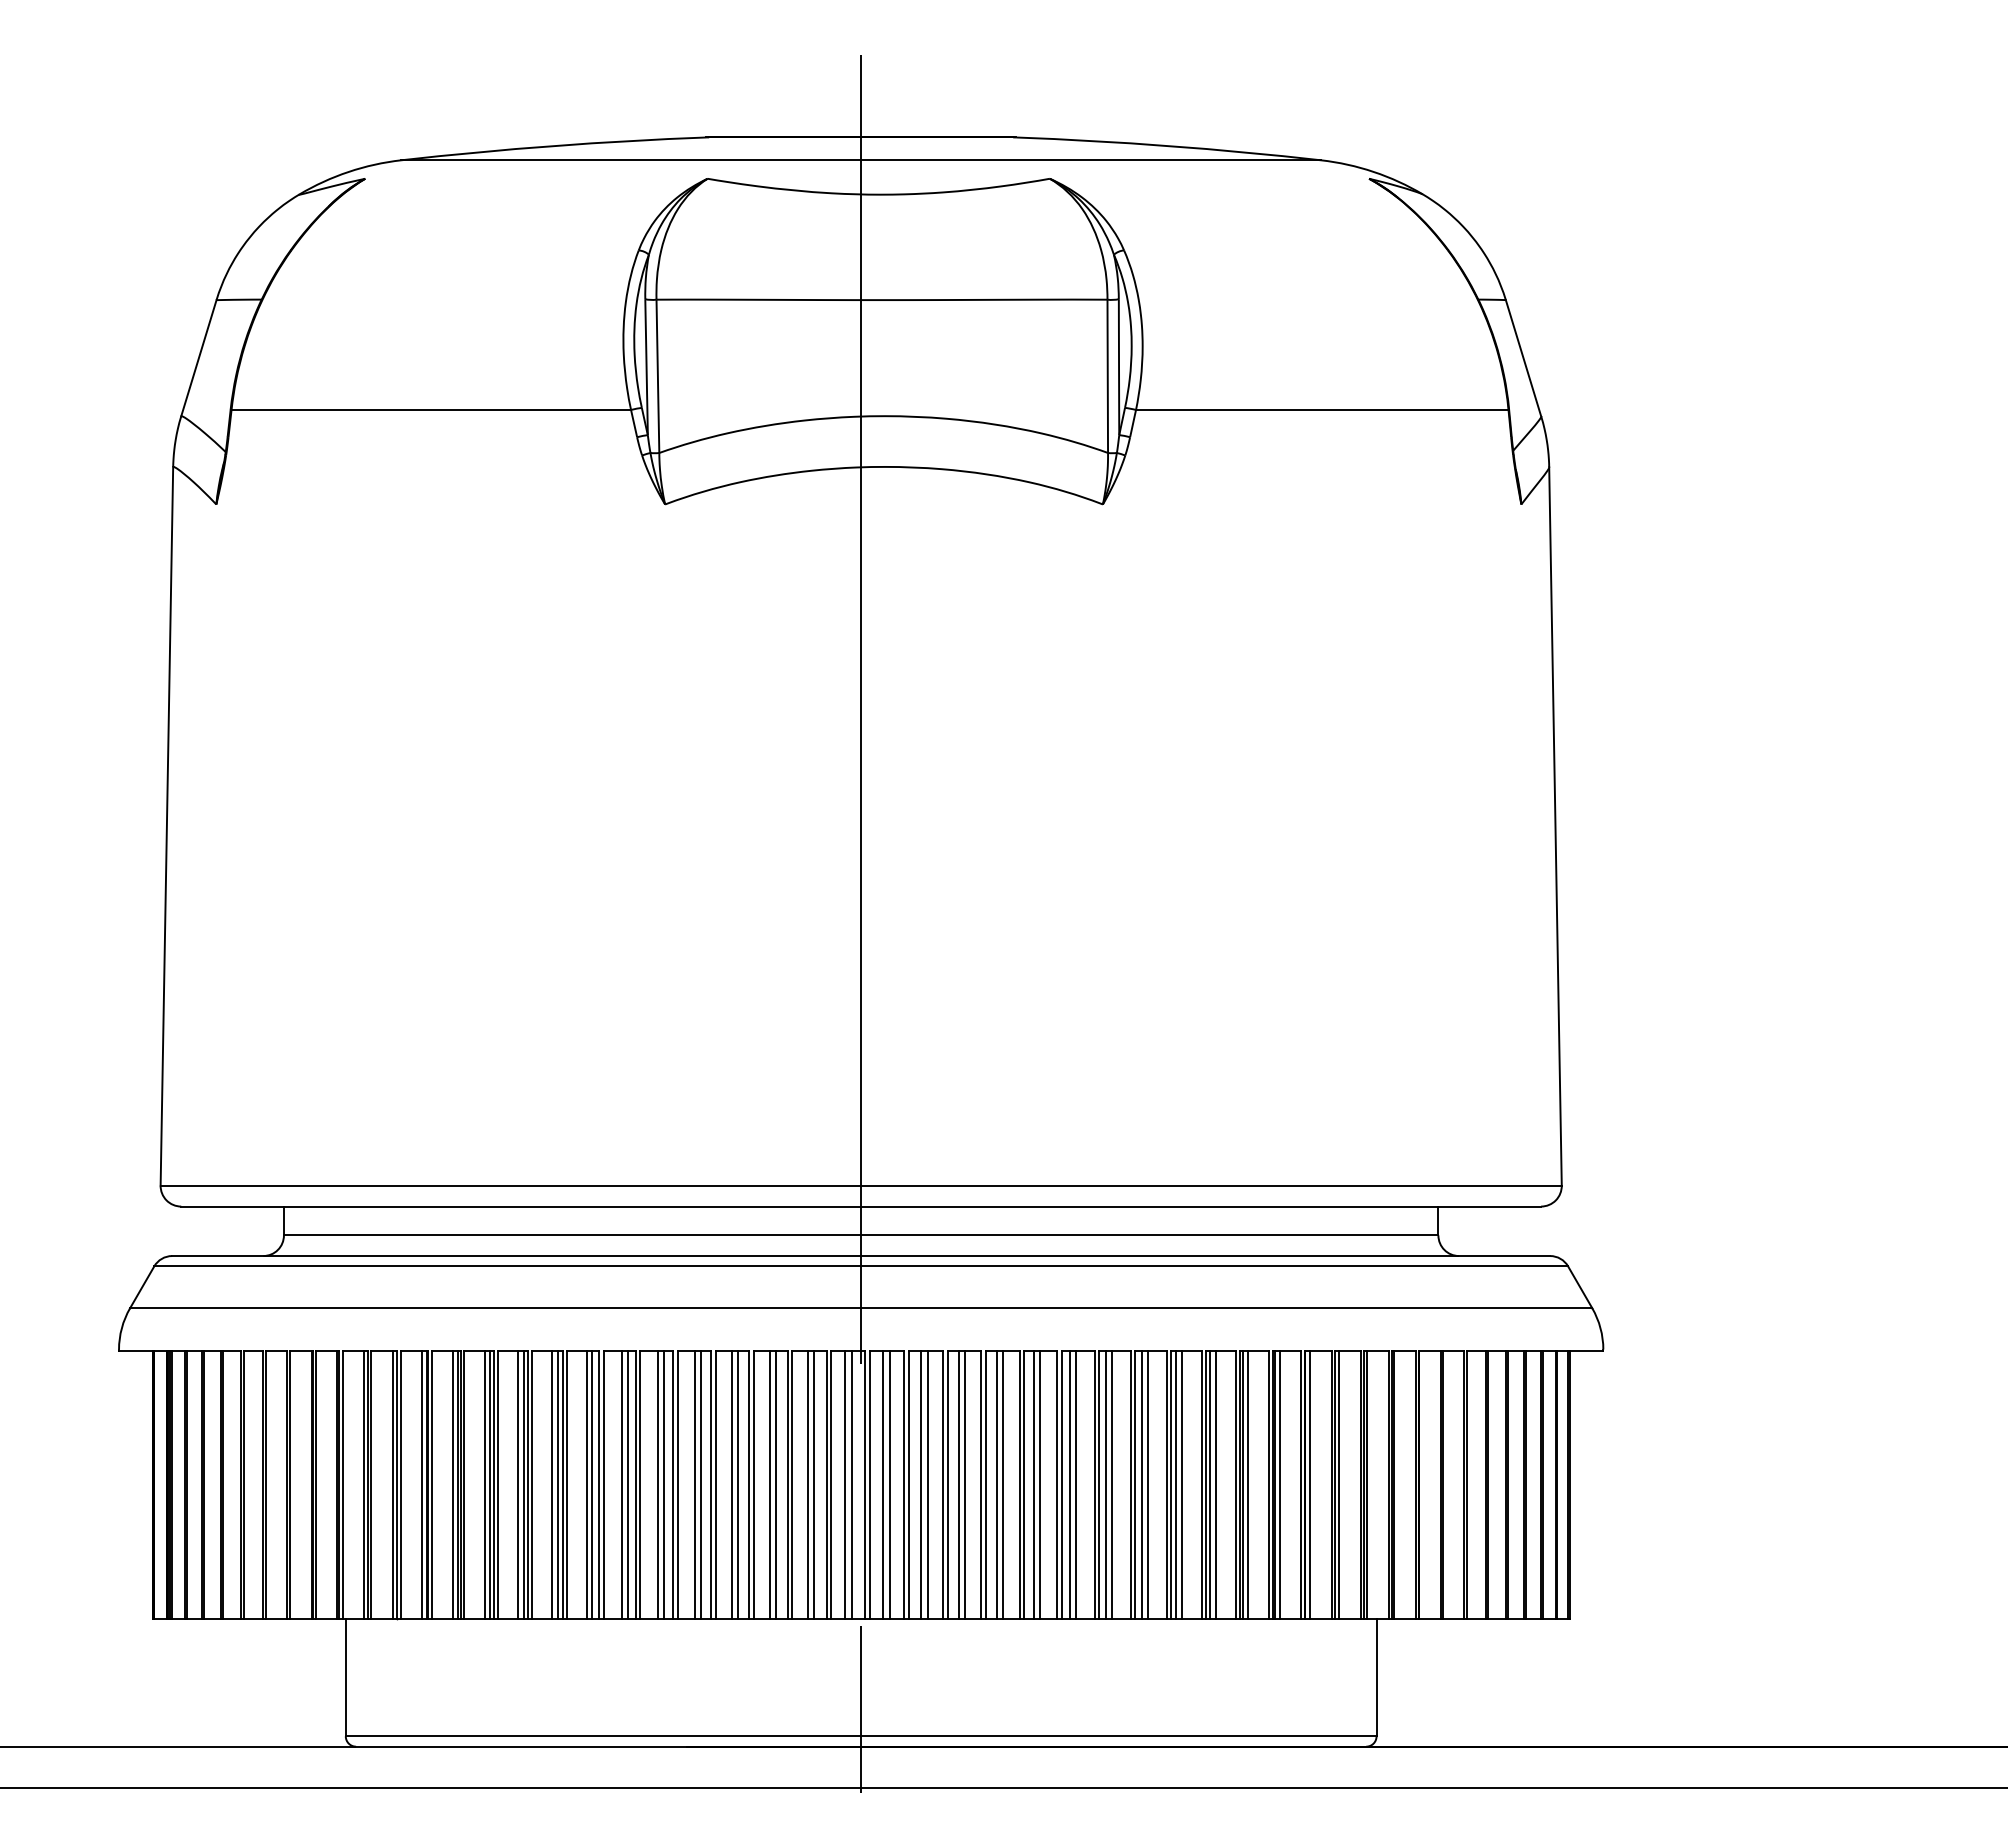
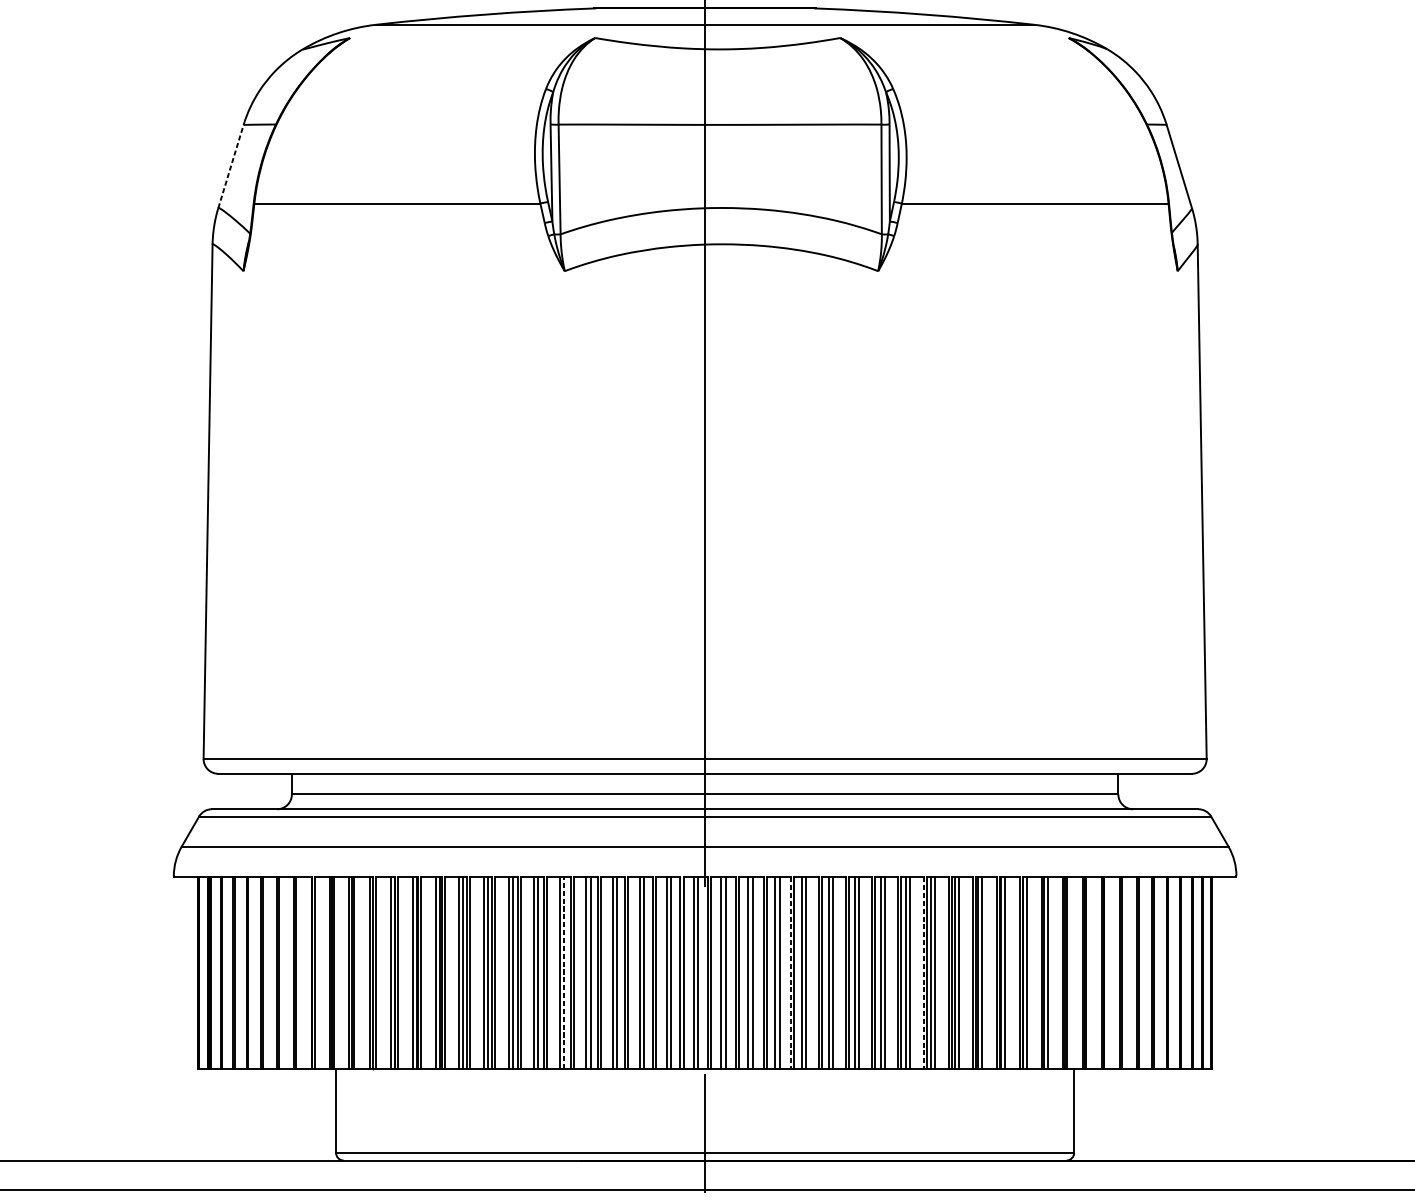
line: (198, 358) -> (230, 166), solid -> dashed
line: (664, 1484) -> (564, 972), solid -> dashed
line: (981, 1484) -> (791, 972), solid -> dashed
line: (1166, 1484) -> (923, 972), solid -> dashed

